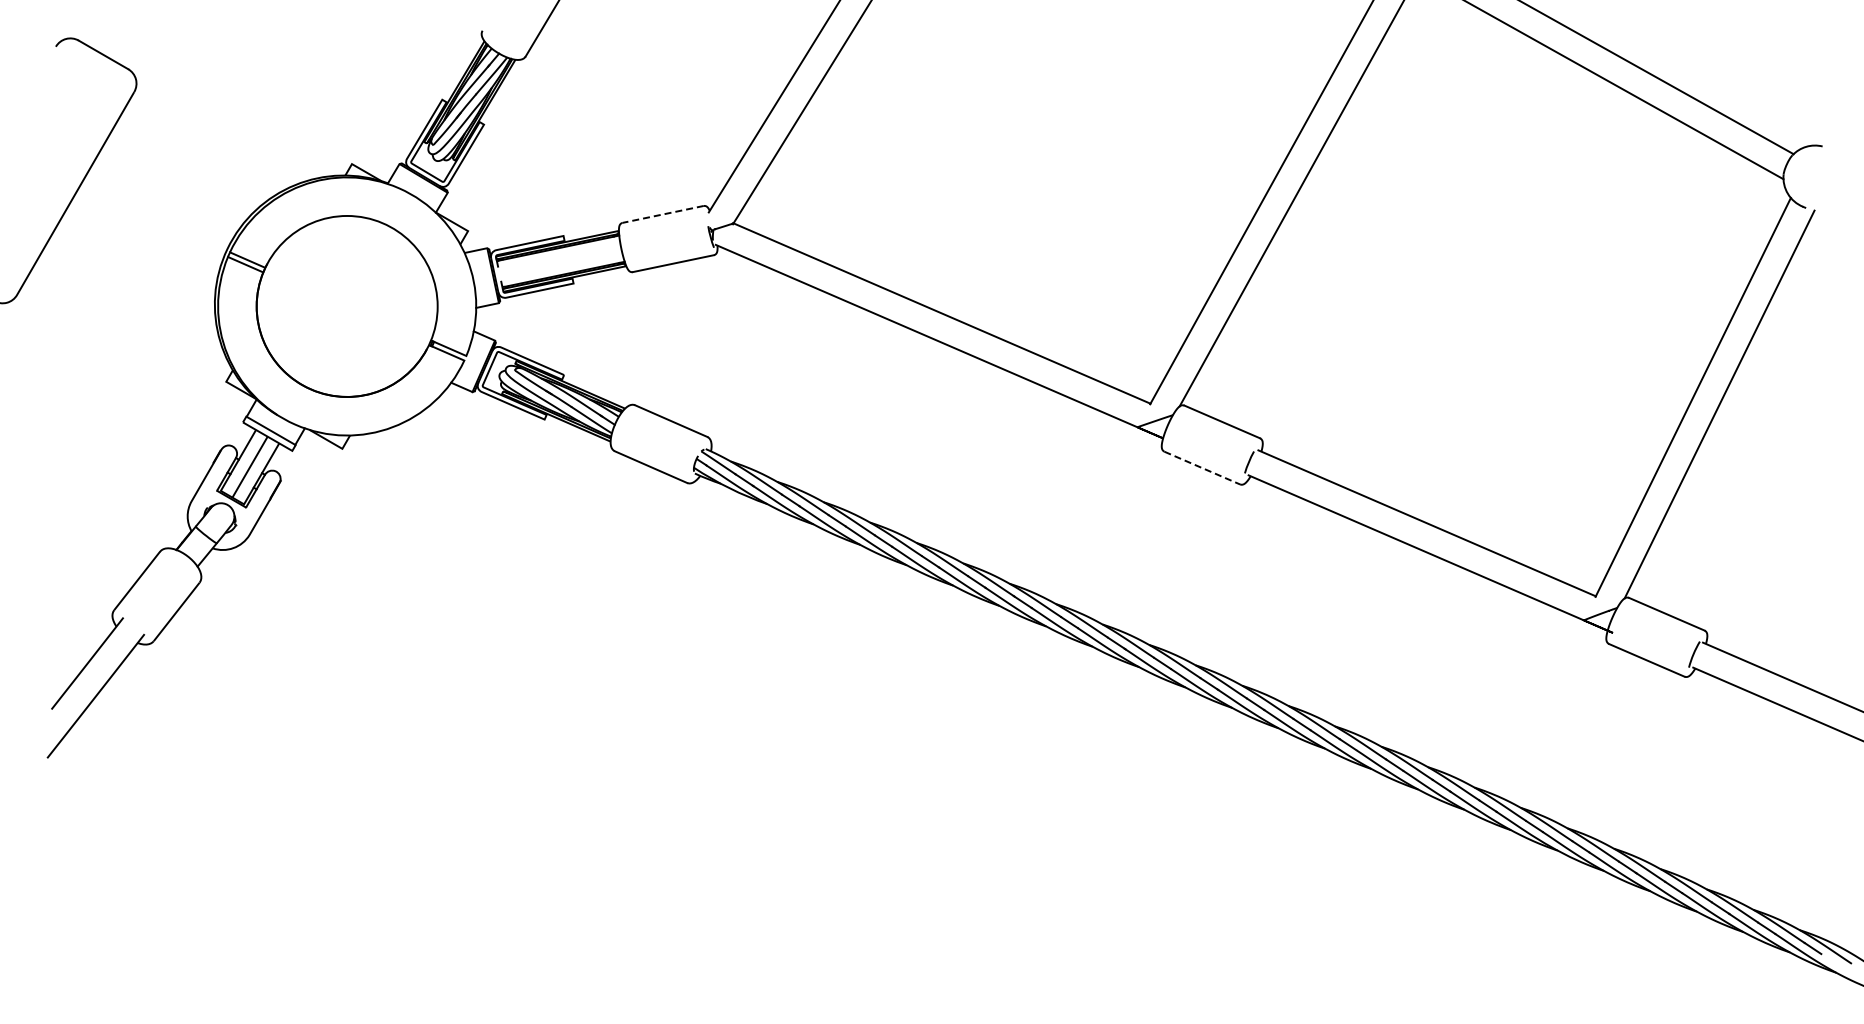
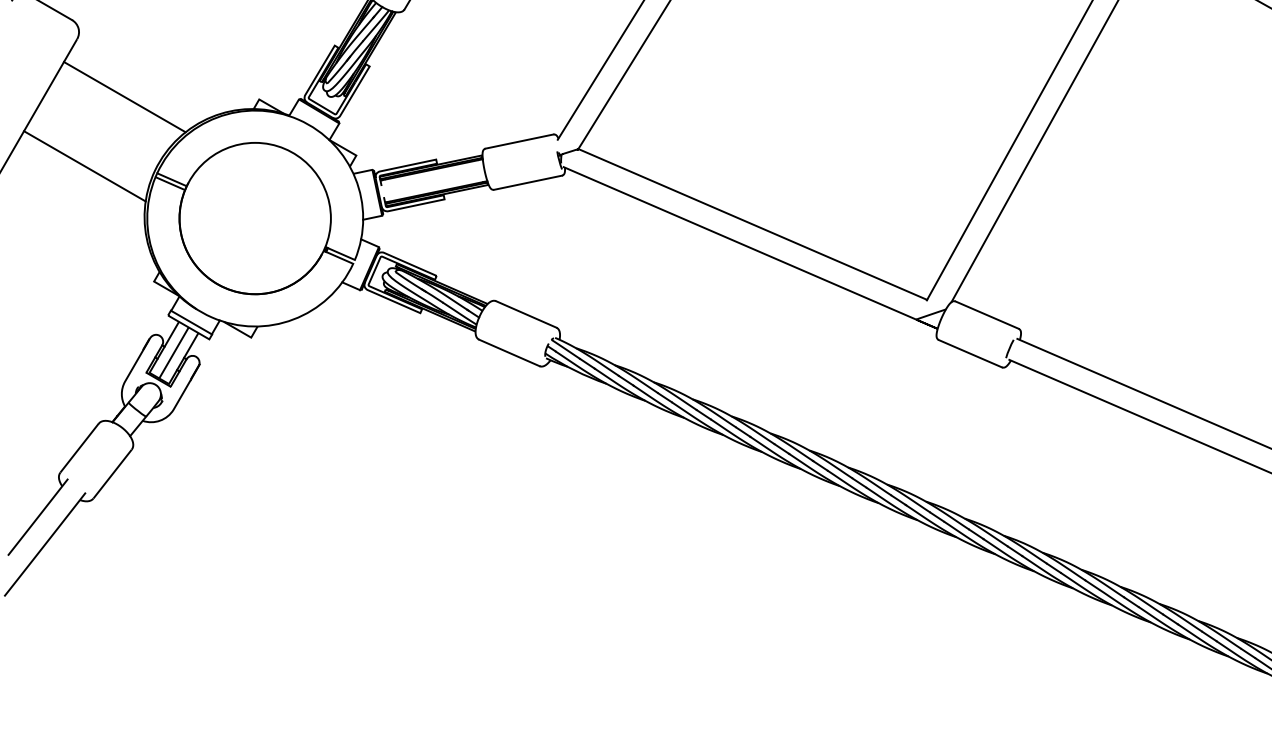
line: (190, 161) -> (124, 97), added
line: (662, 214) -> (518, 141), dashed -> solid
line: (143, 244) -> (84, 166), added
line: (1202, 468) -> (970, 354), dashed -> solid

